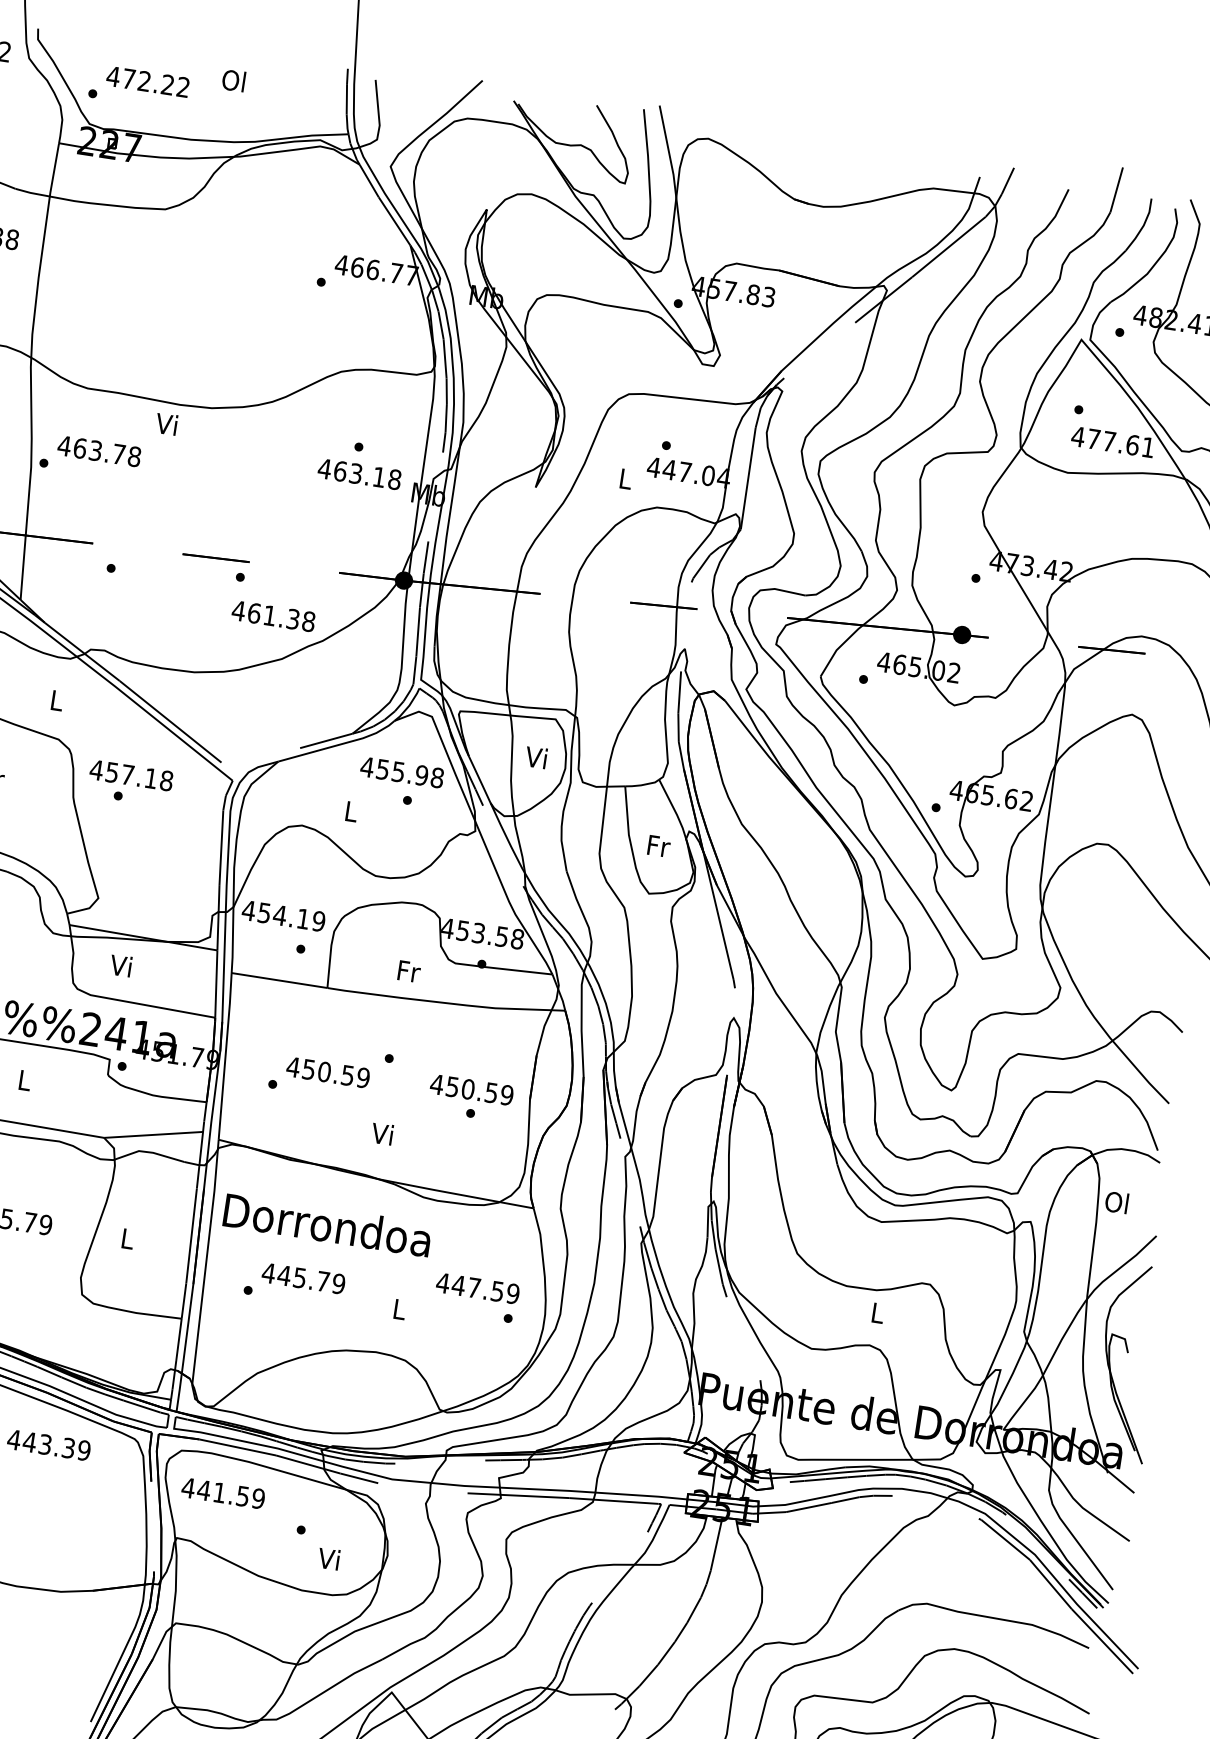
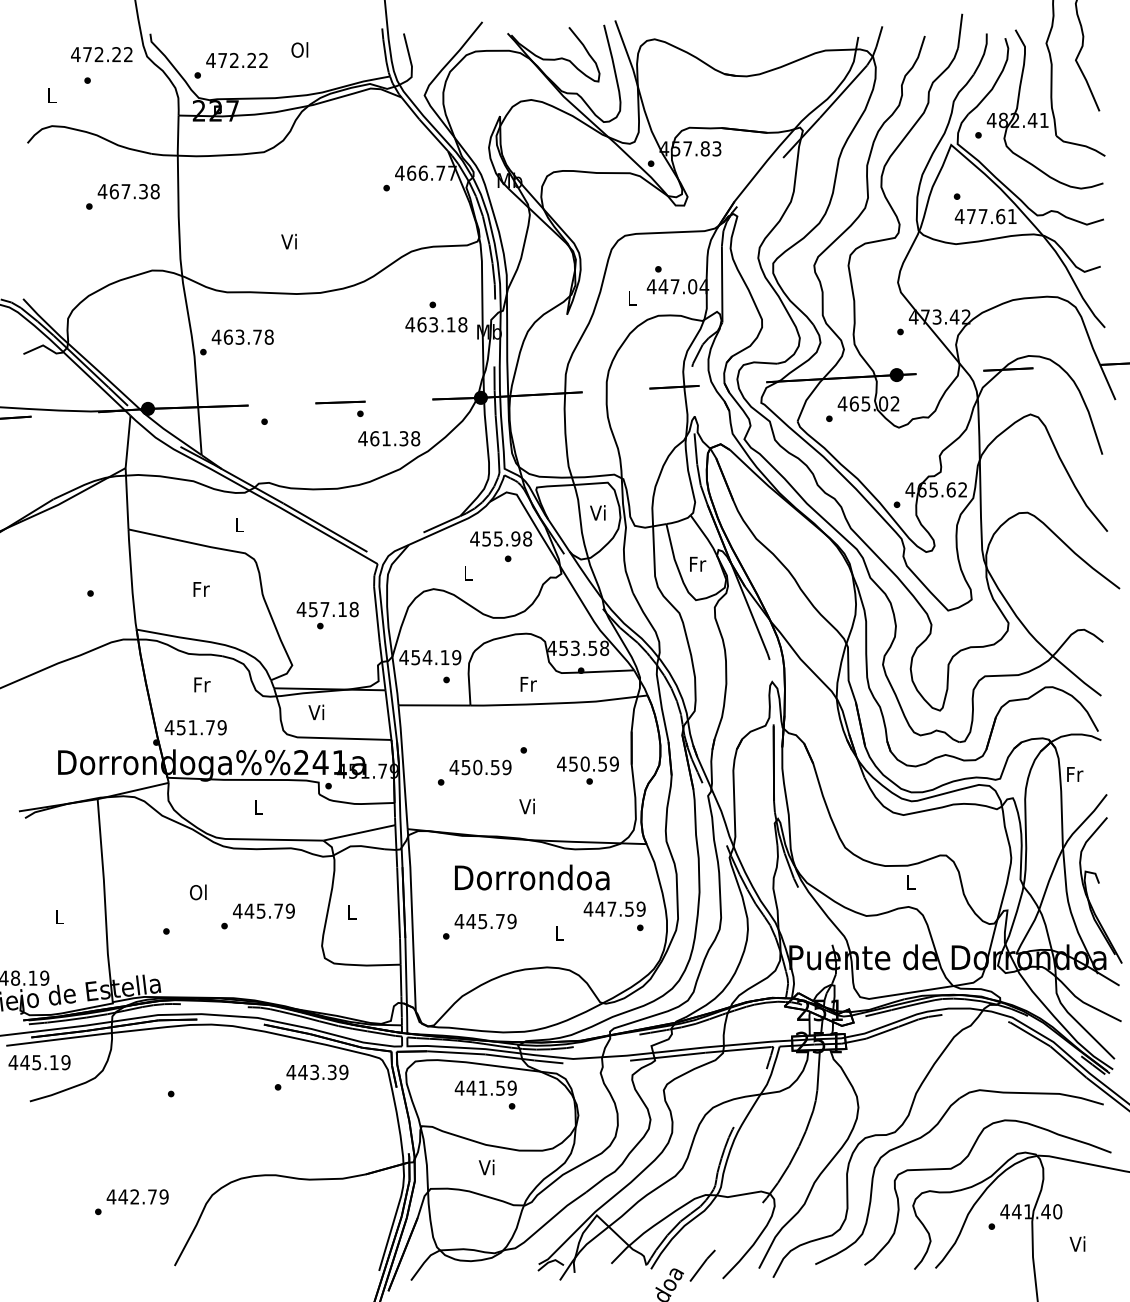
text: (165, 423) -> (288, 241), moved
text: (129, 783) -> (327, 615), moved
text: (1117, 1202) -> (1074, 774), Ol -> Fr
text: (327, 1225) -> (532, 877), moved
text: (223, 1492) -> (485, 1087), moved
text: (328, 1558) -> (486, 1167), moved

